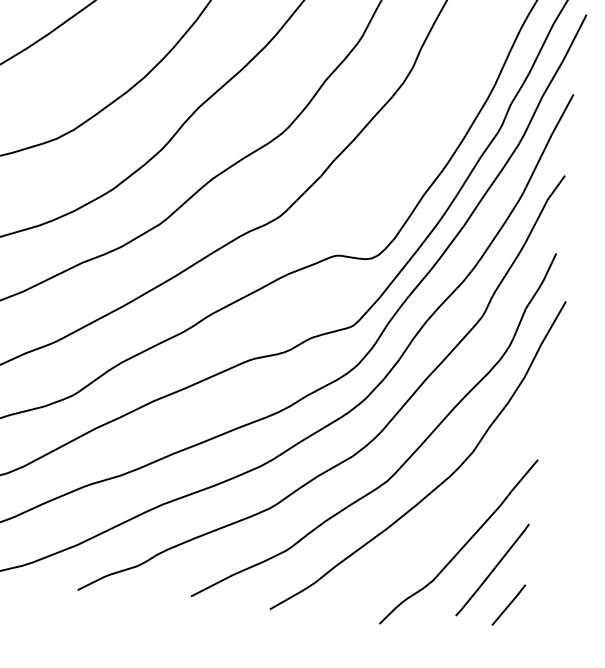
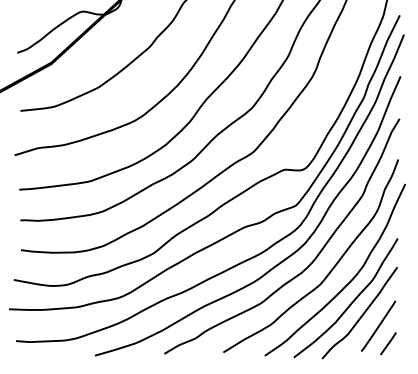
curve: (442, 522) -> (350, 303), added

